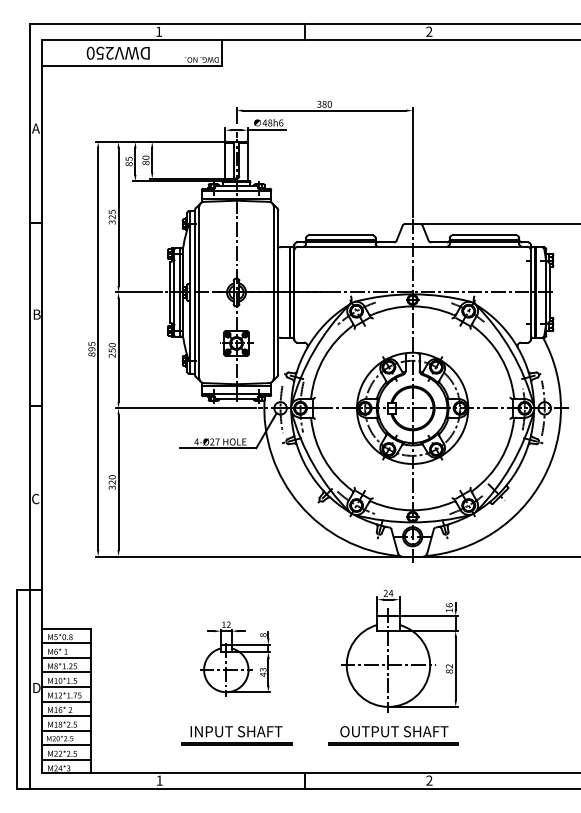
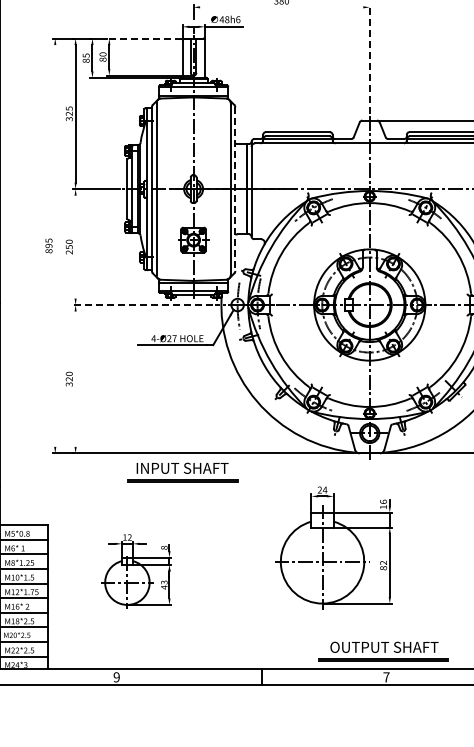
line: (324, 110) -> (281, 7), removed
line: (186, 141) -> (143, 38), solid -> dashed
line: (412, 162) -> (369, 59), solid -> dashed
line: (278, 292) -> (235, 189), solid -> dashed
line: (98, 349) -> (55, 246), removed
line: (118, 349) -> (75, 246), removed
line: (186, 408) -> (143, 305), solid -> dashed
line: (118, 482) -> (75, 379), removed
part: (399, 650) -> (333, 547), moved
part: (235, 658) -> (136, 571), moved
part: (236, 735) -> (182, 472), moved
part: (393, 735) -> (383, 651), moved
text: (159, 780) -> (116, 677), 1 -> 9
text: (429, 780) -> (386, 677), 2 -> 7

